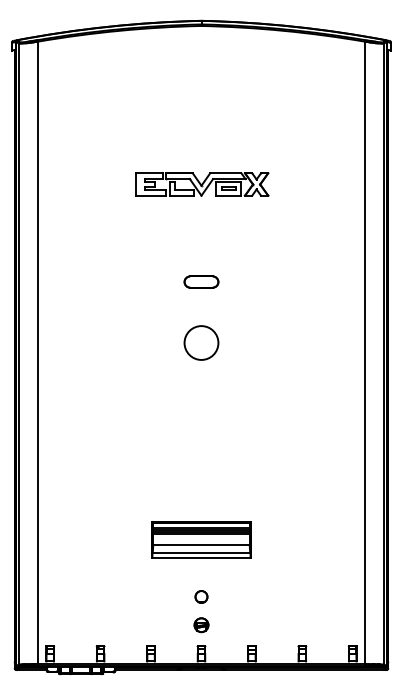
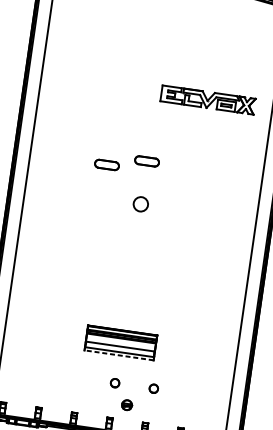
part: (202, 184) -> (208, 100), moved
part: (146, 294) -> (107, 164), added
circle: (201, 342) -> (140, 203), size x0.6
line: (201, 557) -> (119, 355), solid -> dashed
circle: (256, 596) -> (153, 388), added
part: (201, 625) -> (127, 405), moved

